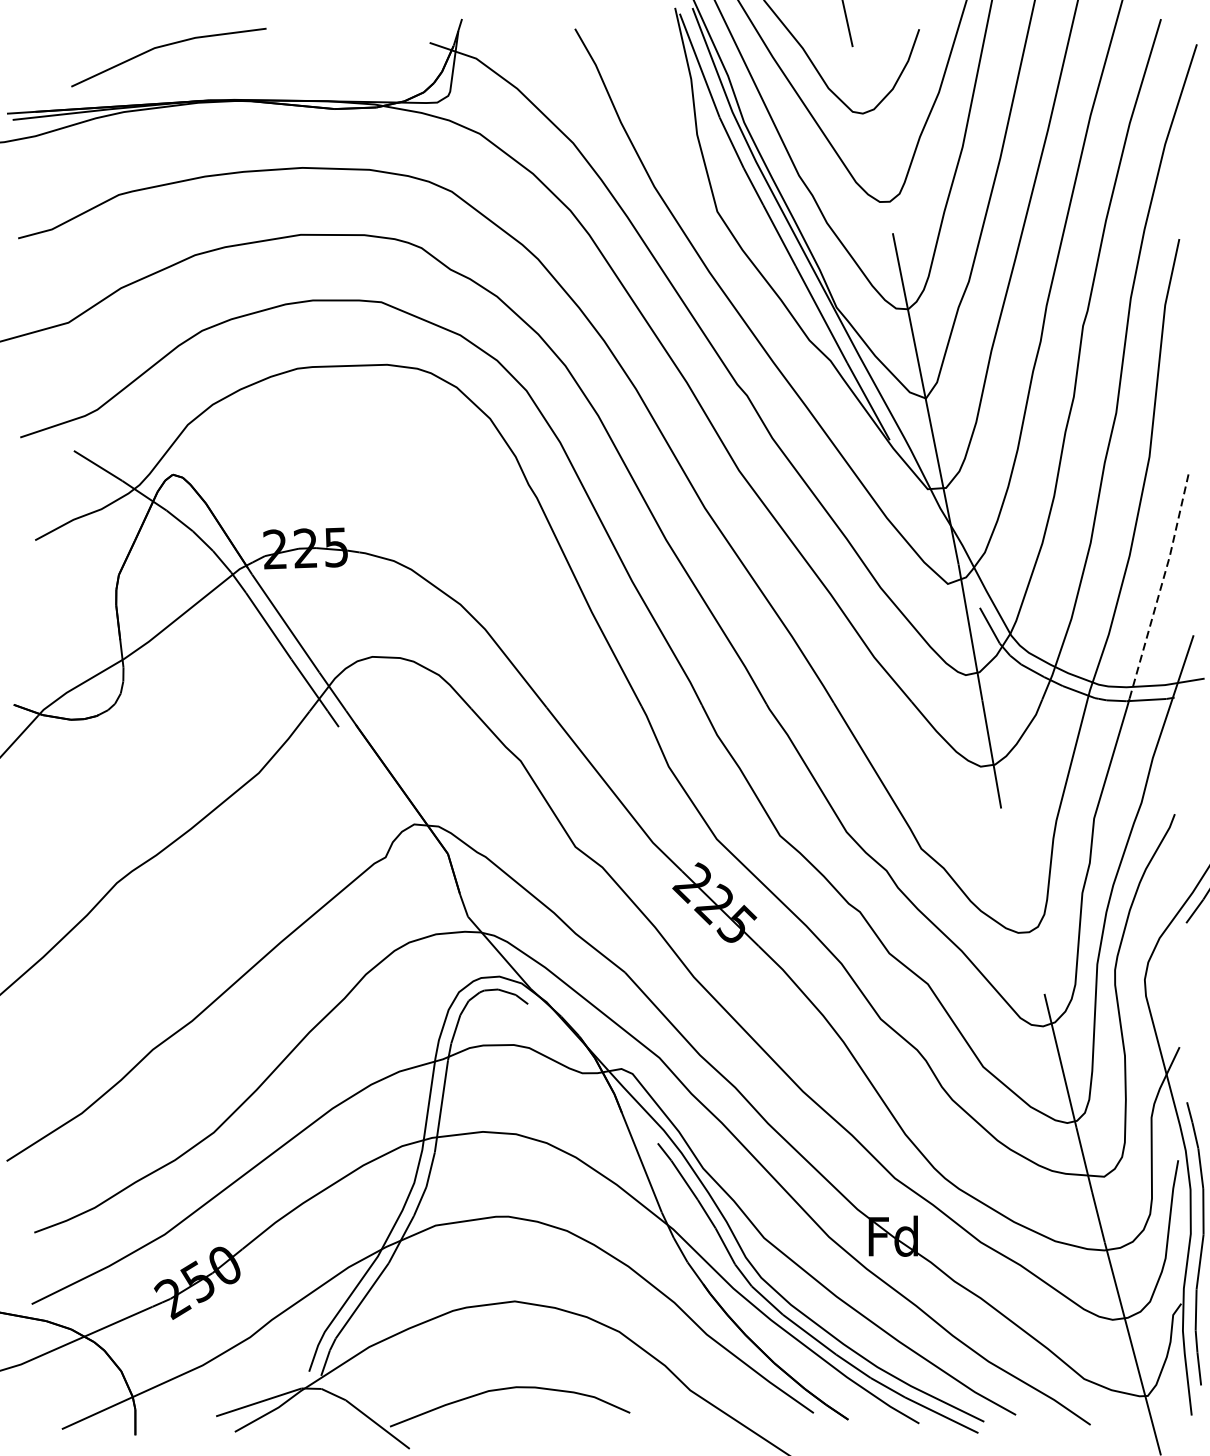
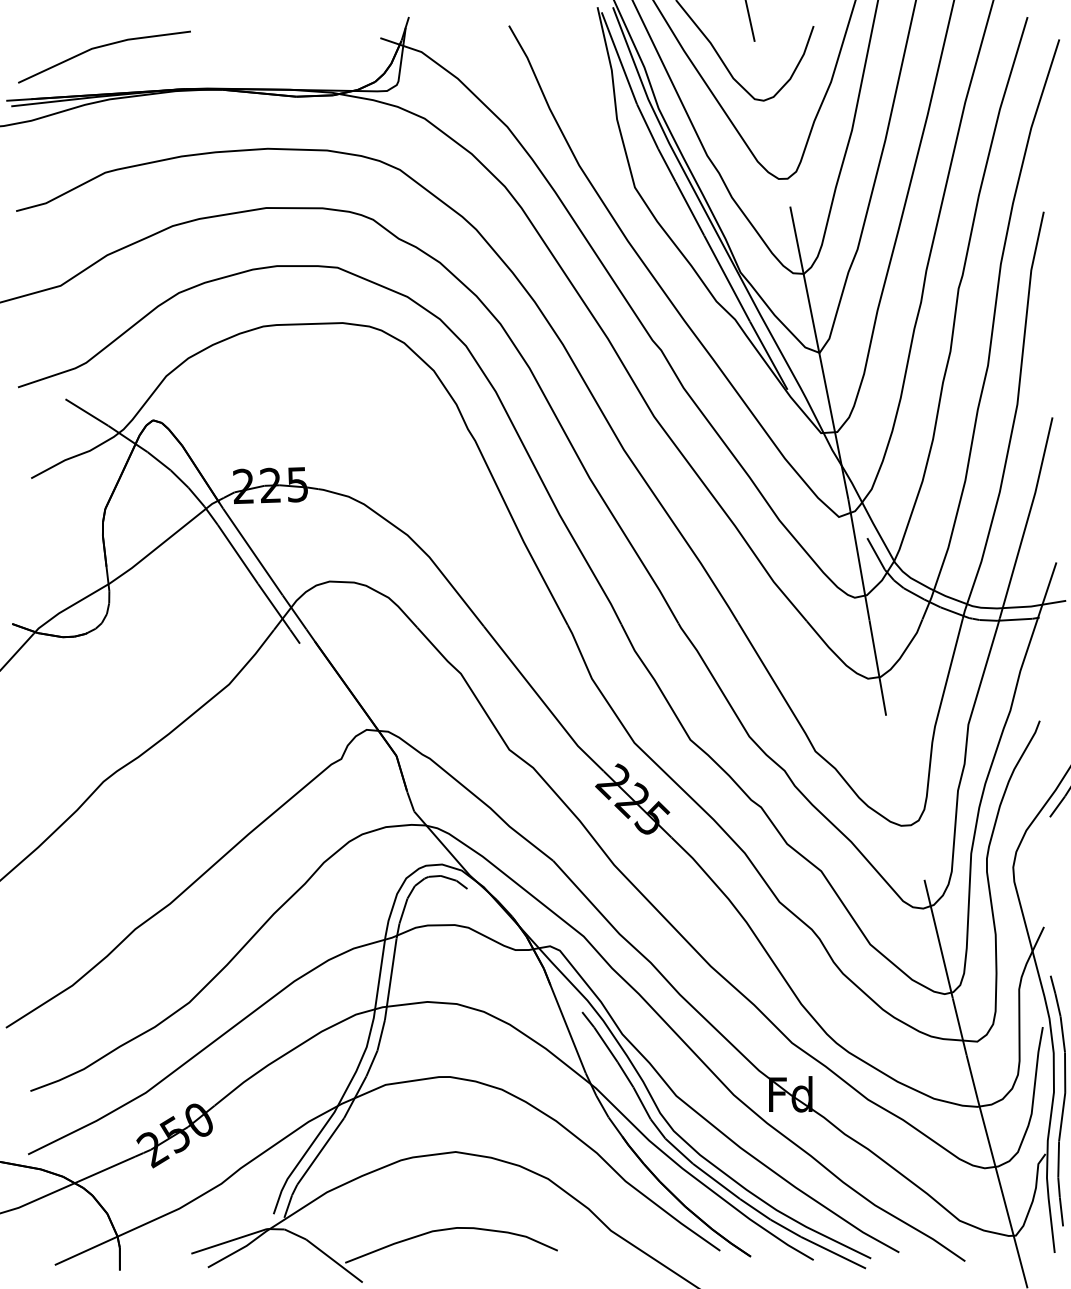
line: (166, 46) -> (102, 47), moved
line: (1162, 584) -> (1028, 517), dashed -> solid

